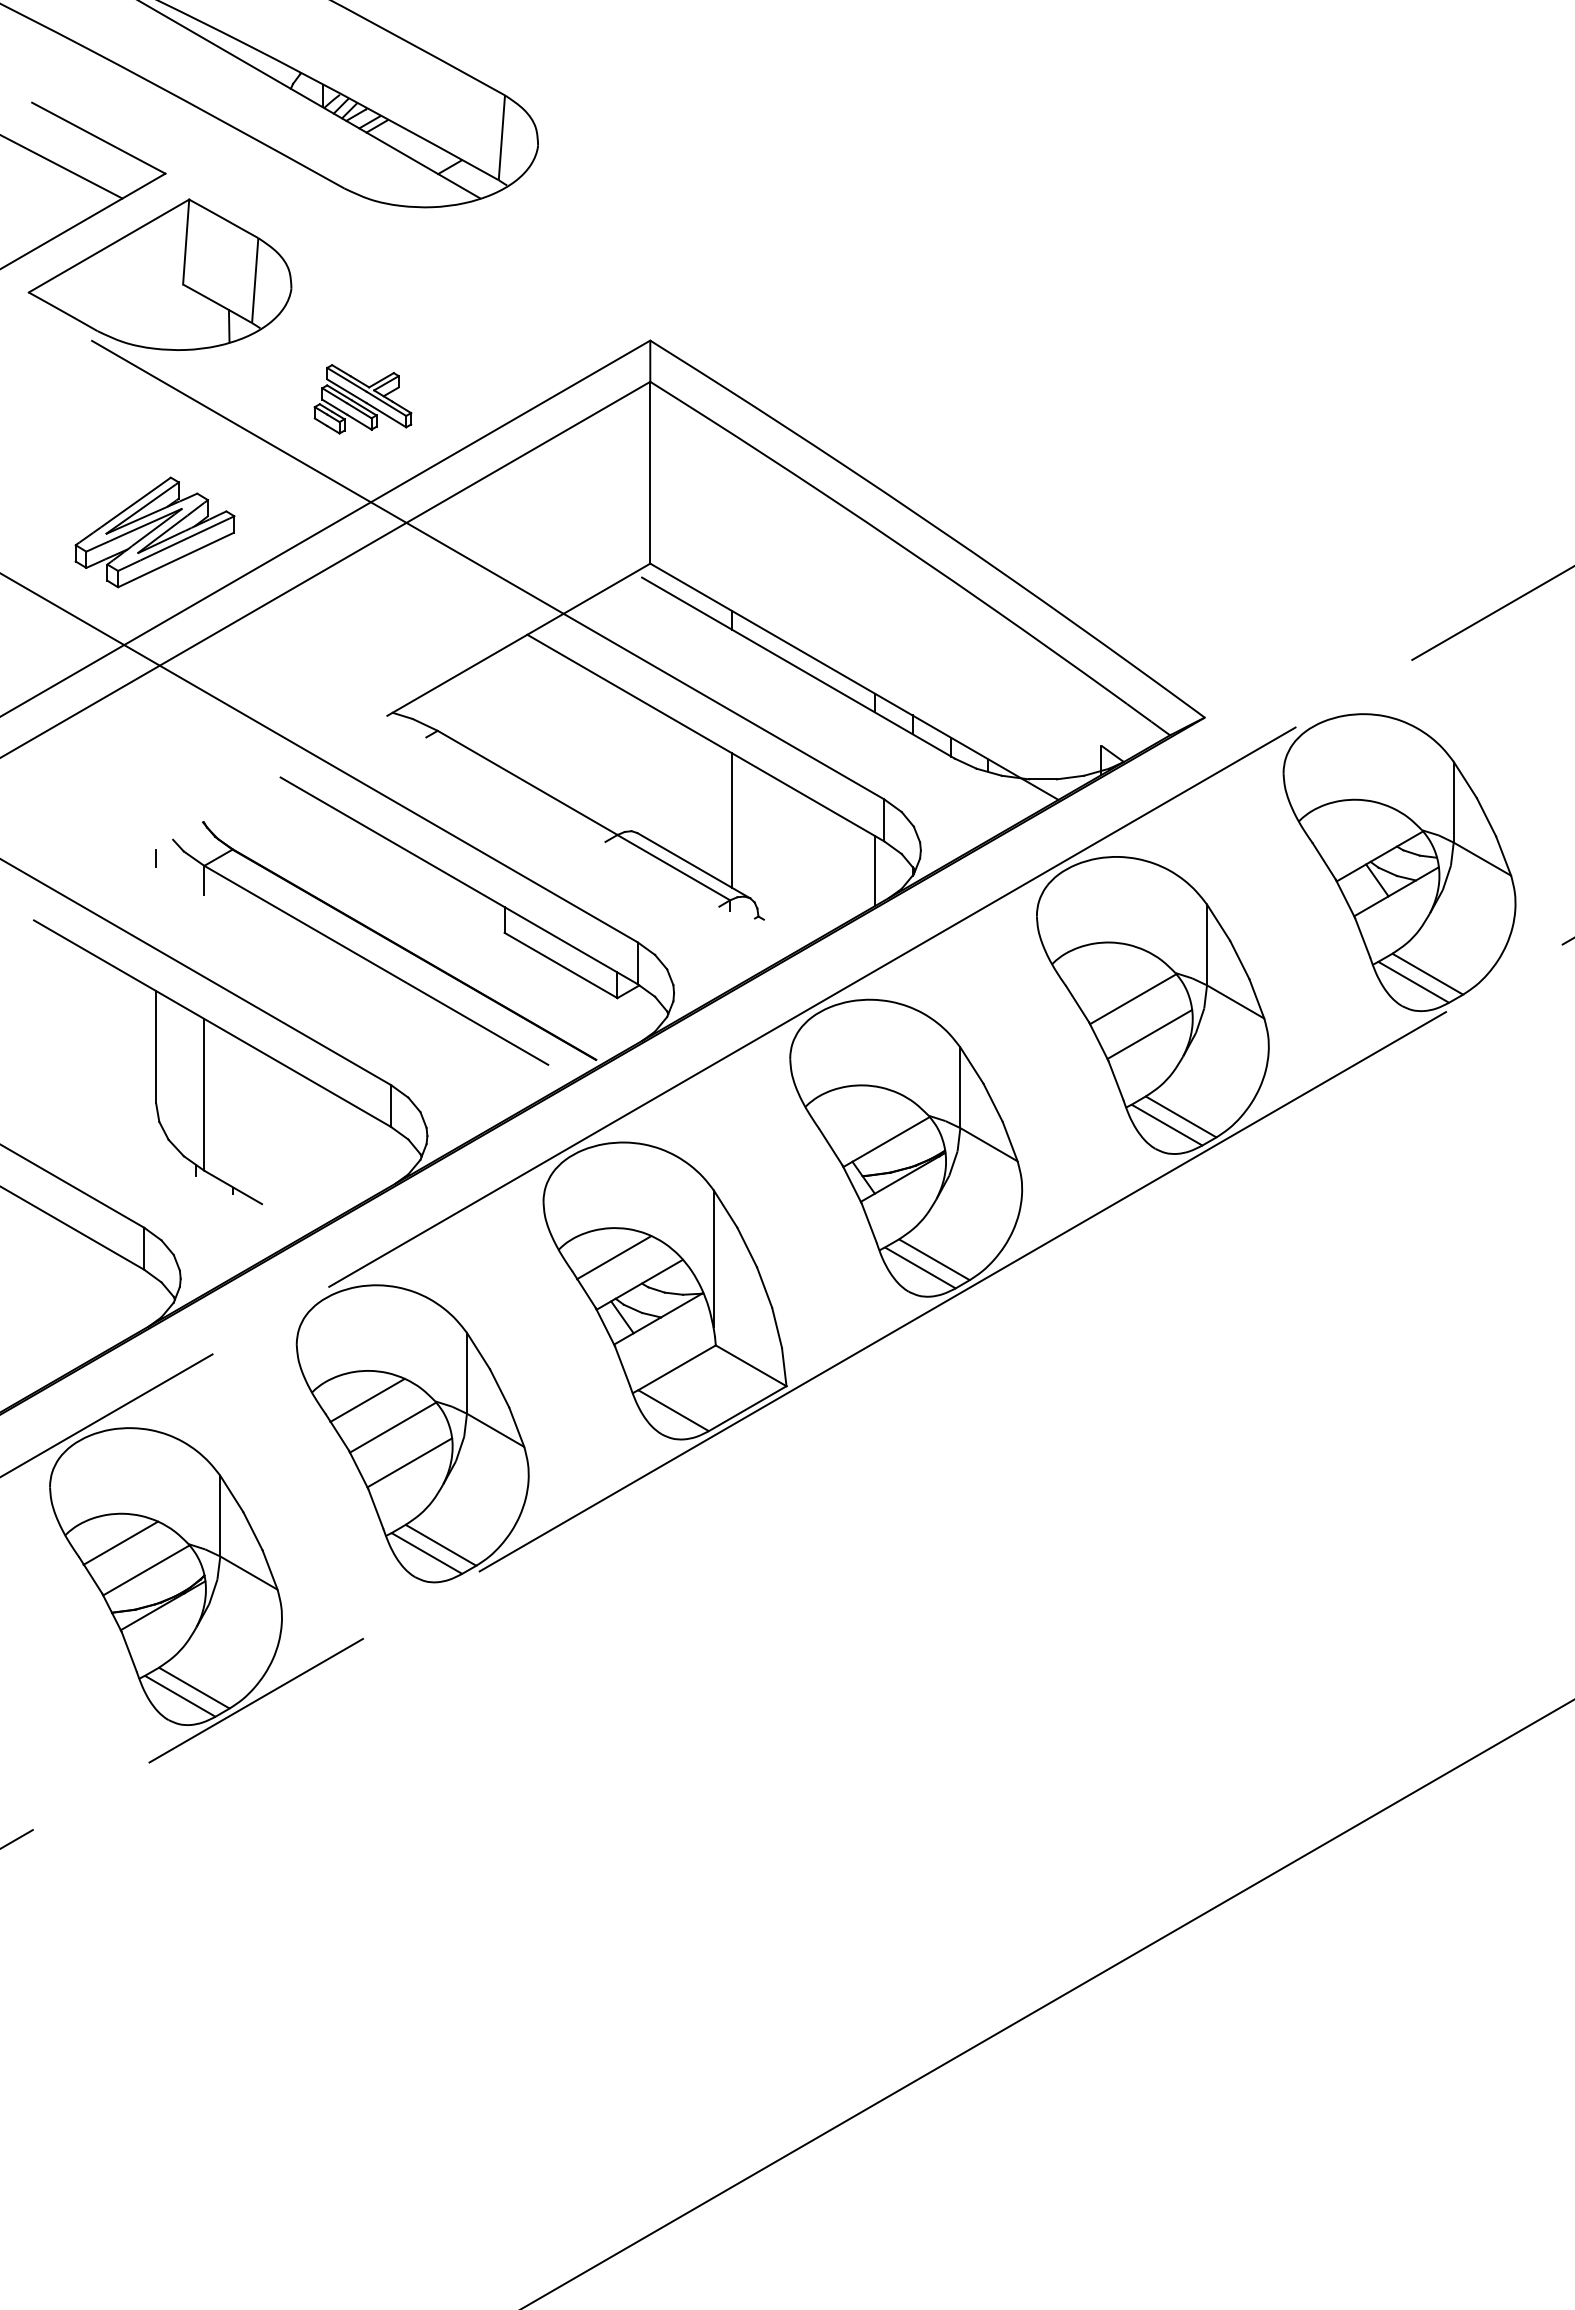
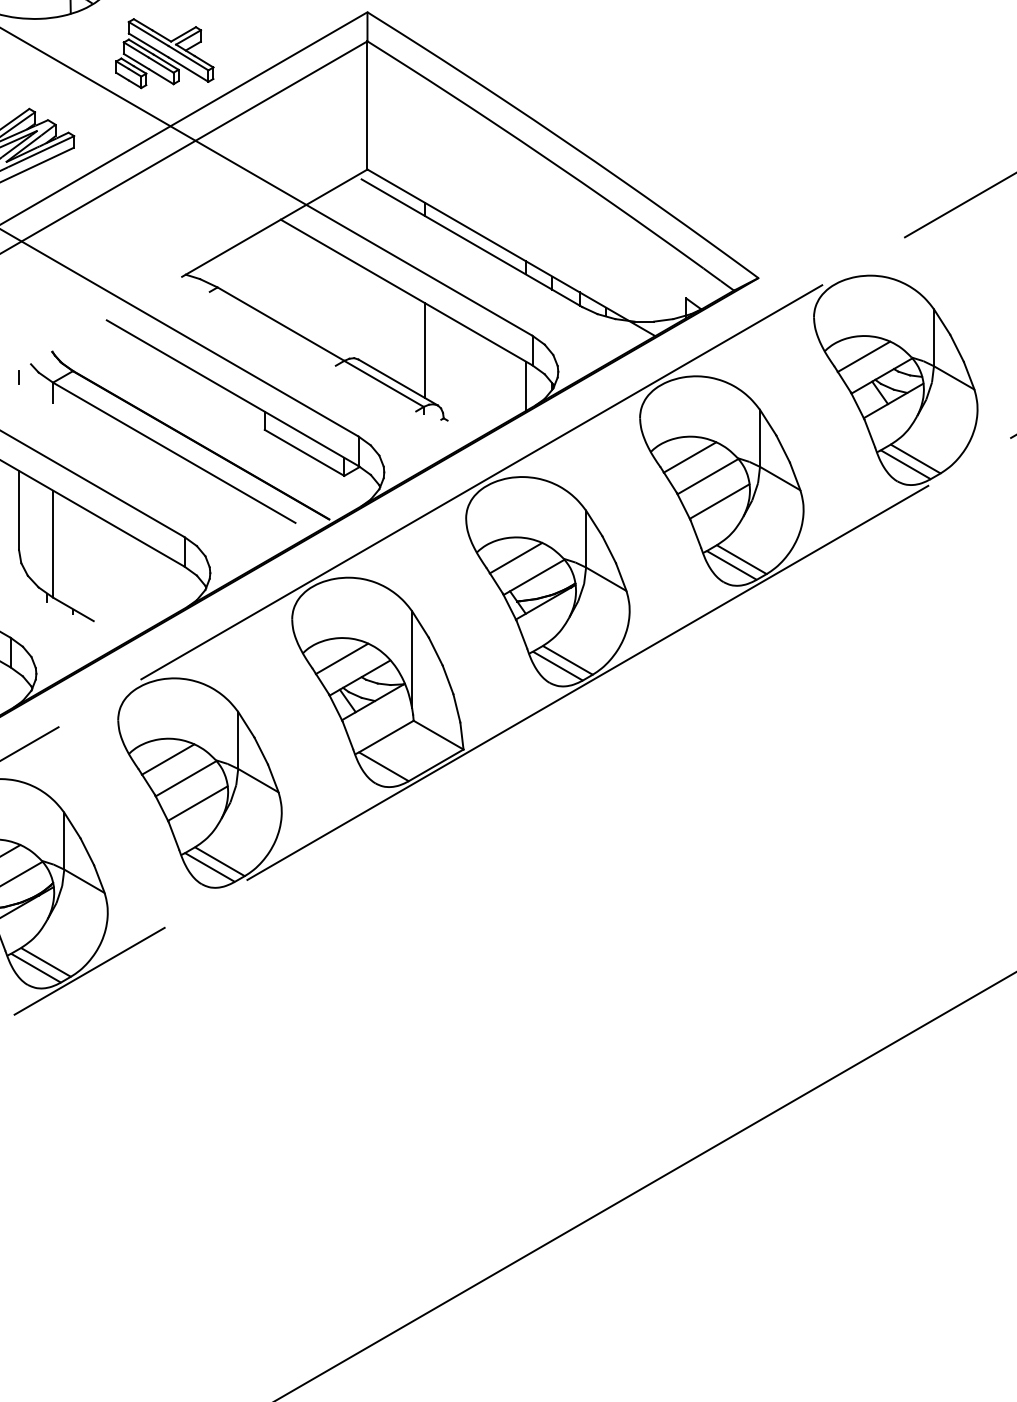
part: (362, 399) -> (164, 53), size x1.43
line: (1354, 828) -> (864, 356), added
line: (1107, 971) -> (689, 457), added
line: (860, 1114) -> (515, 557), added

